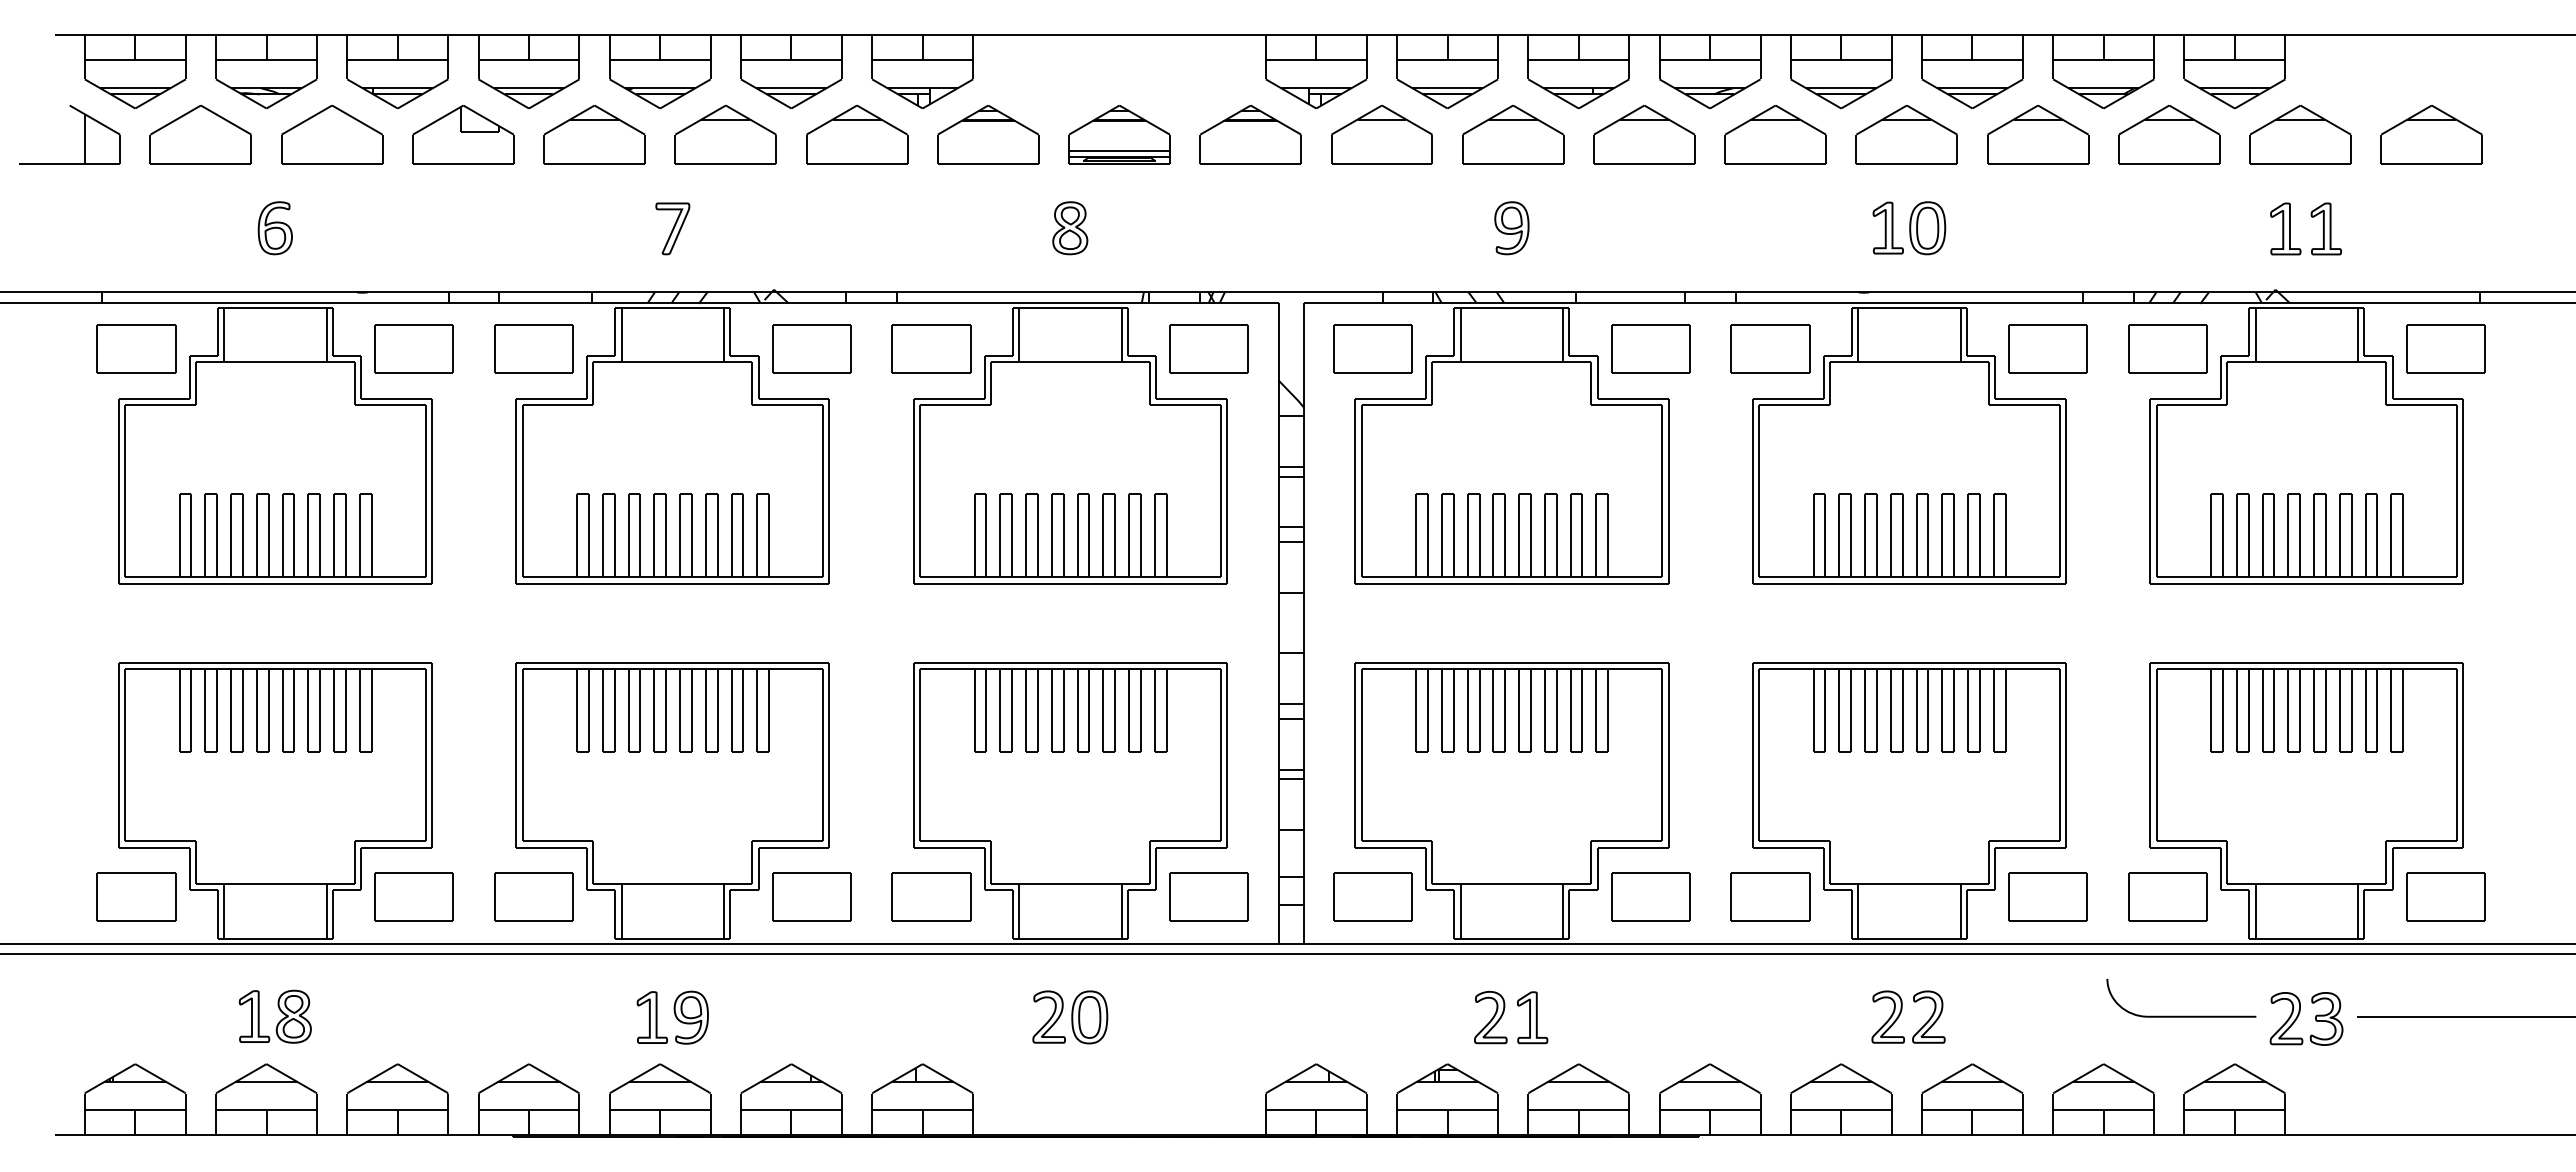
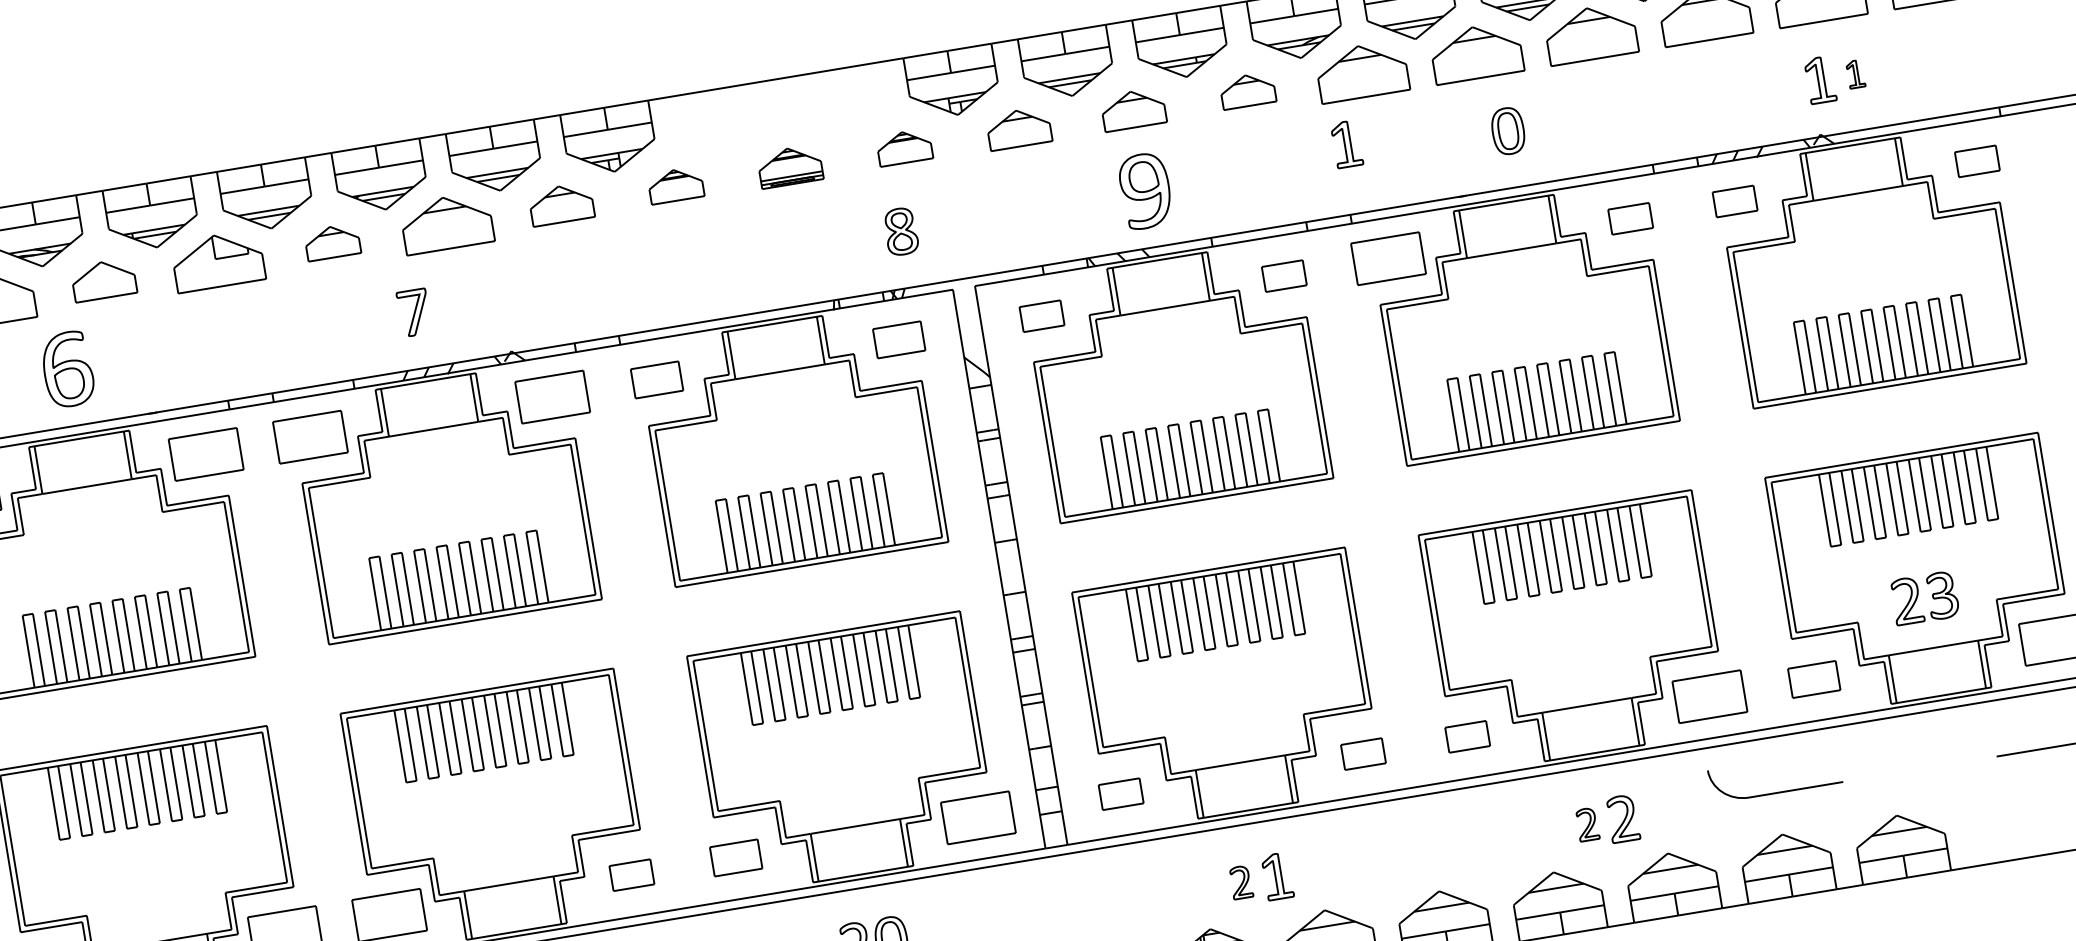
part: (332, 134) -> (103, 279), size x0.7
part: (594, 134) -> (332, 241), size x0.6
part: (857, 134) -> (561, 203), size x0.7
part: (988, 134) -> (675, 184), size x0.6
part: (1119, 134) -> (790, 166), size x0.7
part: (1250, 134) -> (904, 147), size x0.6
part: (1381, 134) -> (1018, 128), size x0.7
part: (1513, 134) -> (1133, 109), size x0.7
part: (1644, 134) -> (1247, 90), size x0.6
part: (1887, 227) -> (1346, 143), moved
part: (274, 228) -> (66, 369), size x1.6
part: (1070, 228) -> (901, 231), moved
part: (1511, 228) -> (1145, 191), size x1.6
part: (2325, 228) -> (1855, 73), size x0.6
part: (931, 348) -> (657, 379), size x0.7
part: (1208, 348) -> (898, 339), size x0.7
part: (1372, 348) -> (1041, 316), size x0.6
part: (1650, 348) -> (1283, 275), size x0.6
part: (2047, 348) -> (1630, 218), size x0.6
part: (2167, 348) -> (1734, 201), size x0.6
part: (2445, 348) -> (1977, 161), size x0.6
part: (811, 896) -> (631, 874), size x0.6
part: (931, 896) -> (736, 857), size x0.7
part: (1372, 896) -> (1120, 793), size x0.6
part: (1650, 896) -> (1363, 753), size x0.6
part: (1770, 896) -> (1467, 736), size x0.6
part: (2167, 896) -> (1813, 679), size x0.7
curve: (2181, 1015) -> (1777, 791), moved
part: (2299, 1015) -> (1918, 596), moved
part: (1887, 1016) -> (1586, 824), size x0.7
part: (1490, 1017) -> (1241, 882), size x0.7

